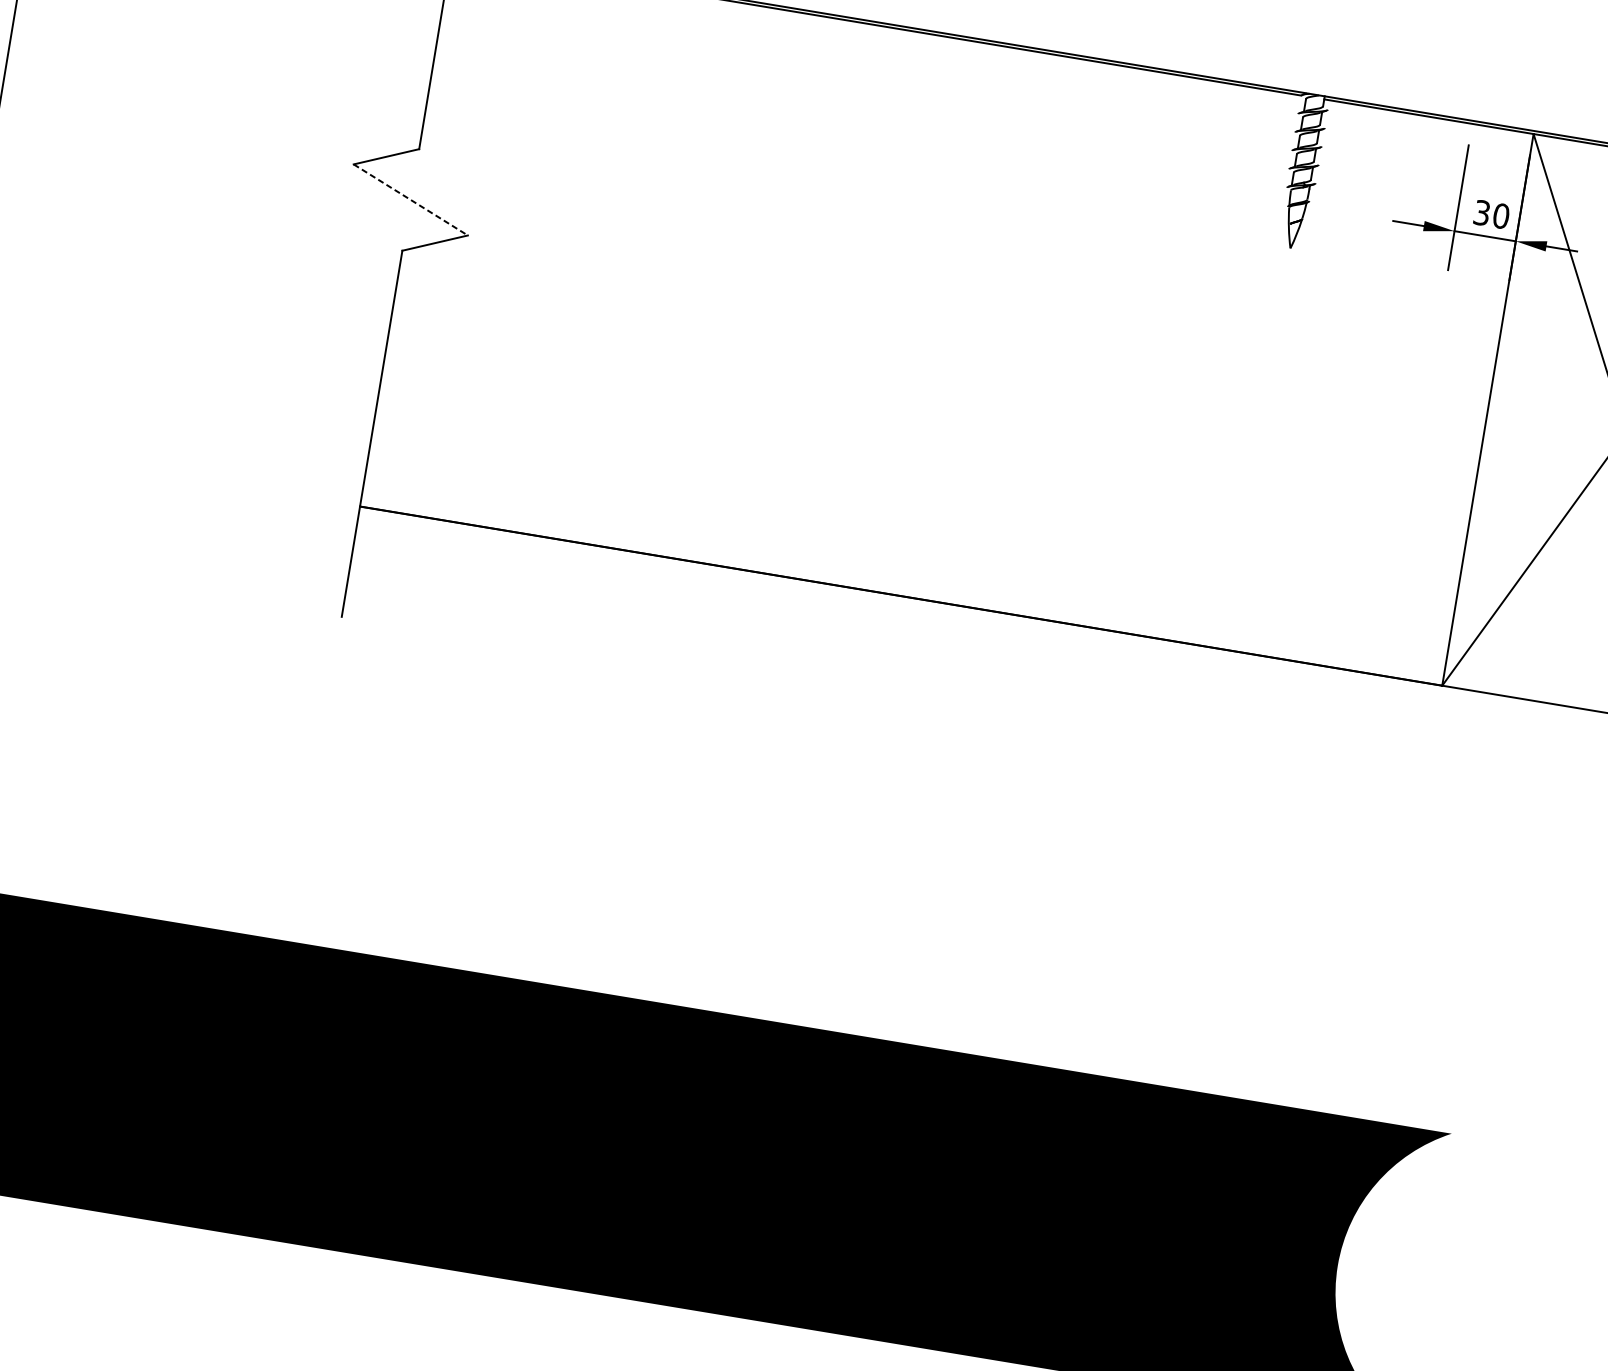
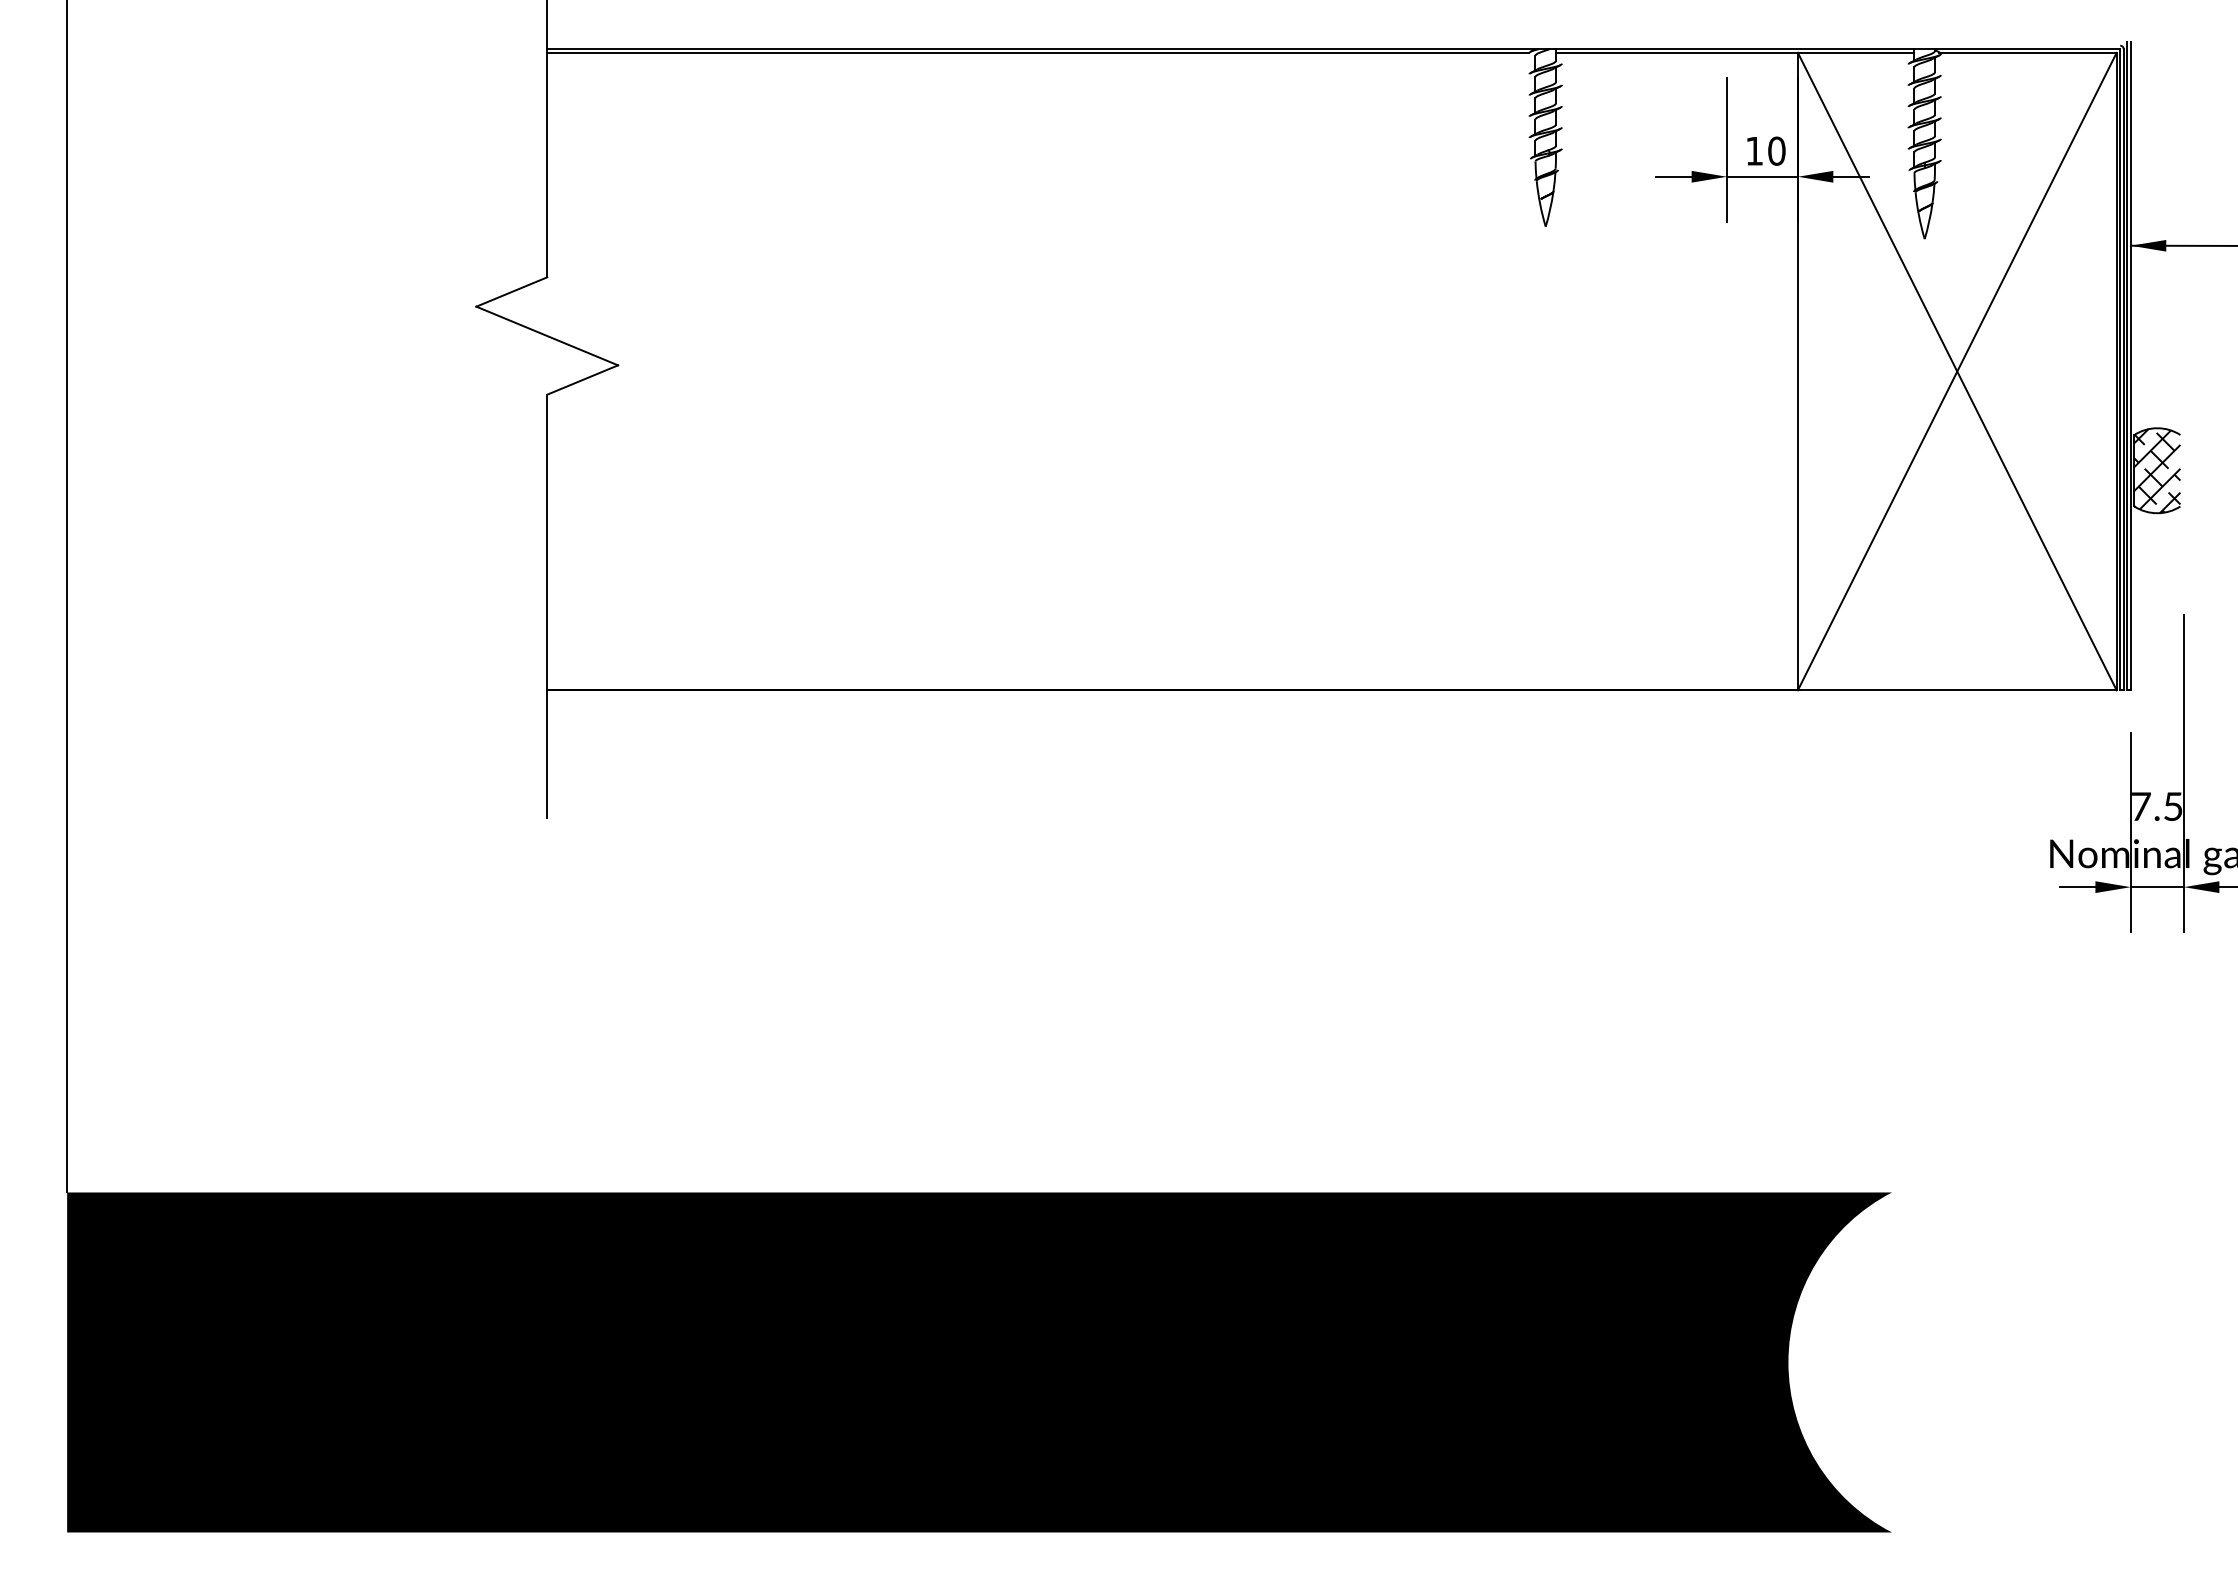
line: (410, 200) -> (547, 336), dashed -> solid
text: (1482, 212) -> (1754, 150), 30 -> 10

